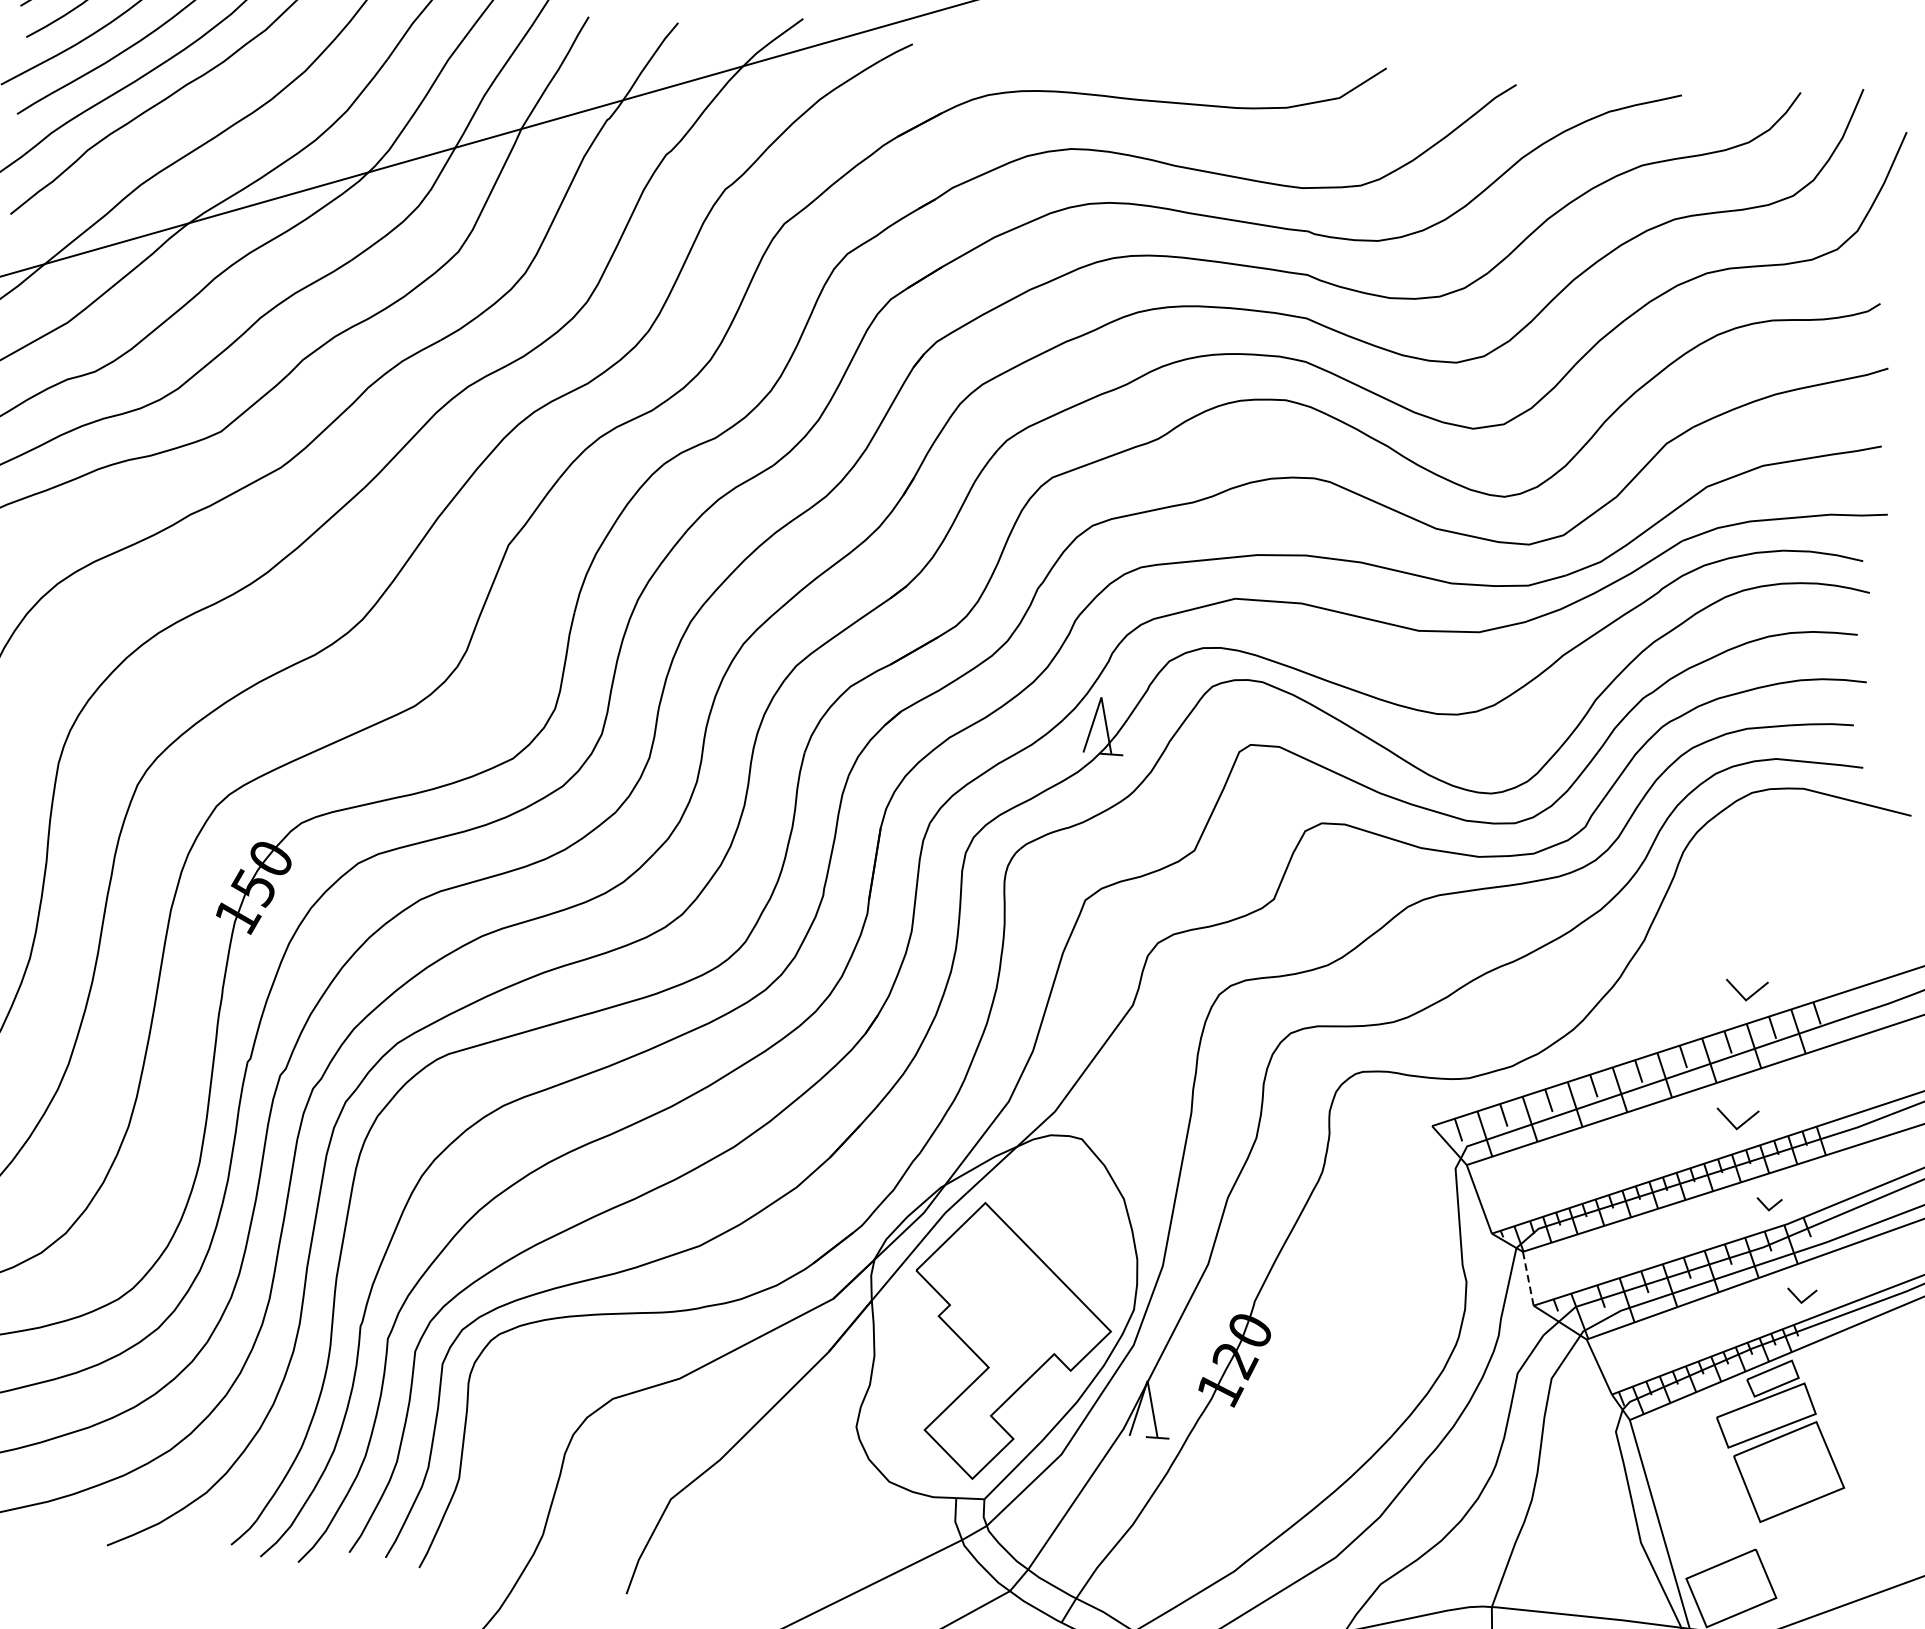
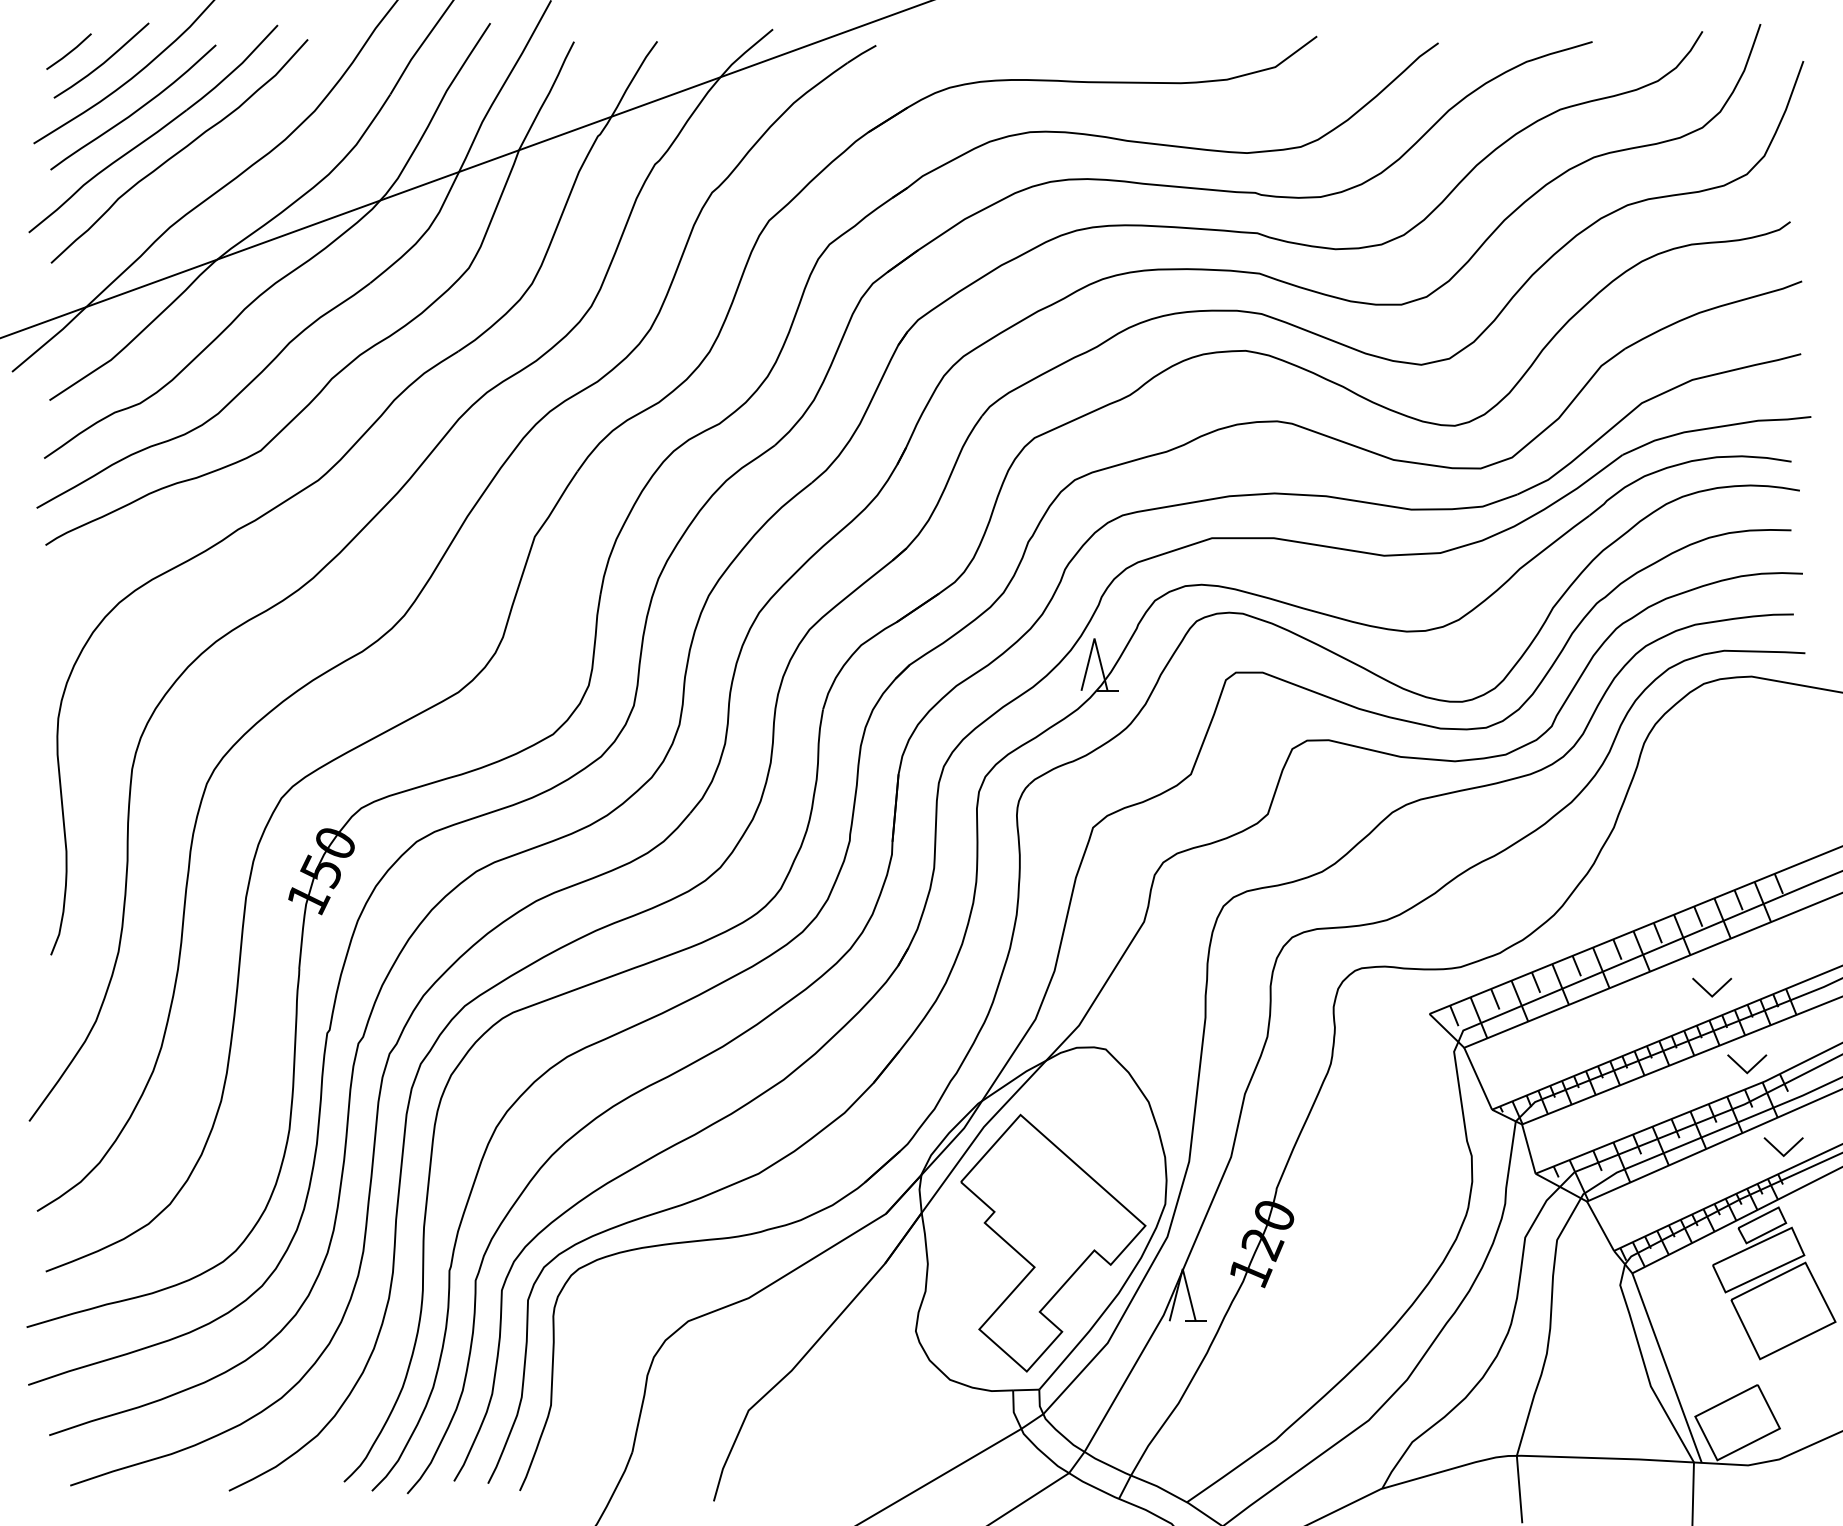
part: (1747, 990) -> (1712, 867), removed
part: (1769, 1204) -> (1747, 1064), size x1.67
line: (1527, 1279) -> (1528, 1149), dashed -> solid
part: (1801, 1295) -> (1783, 1146), size x1.43

